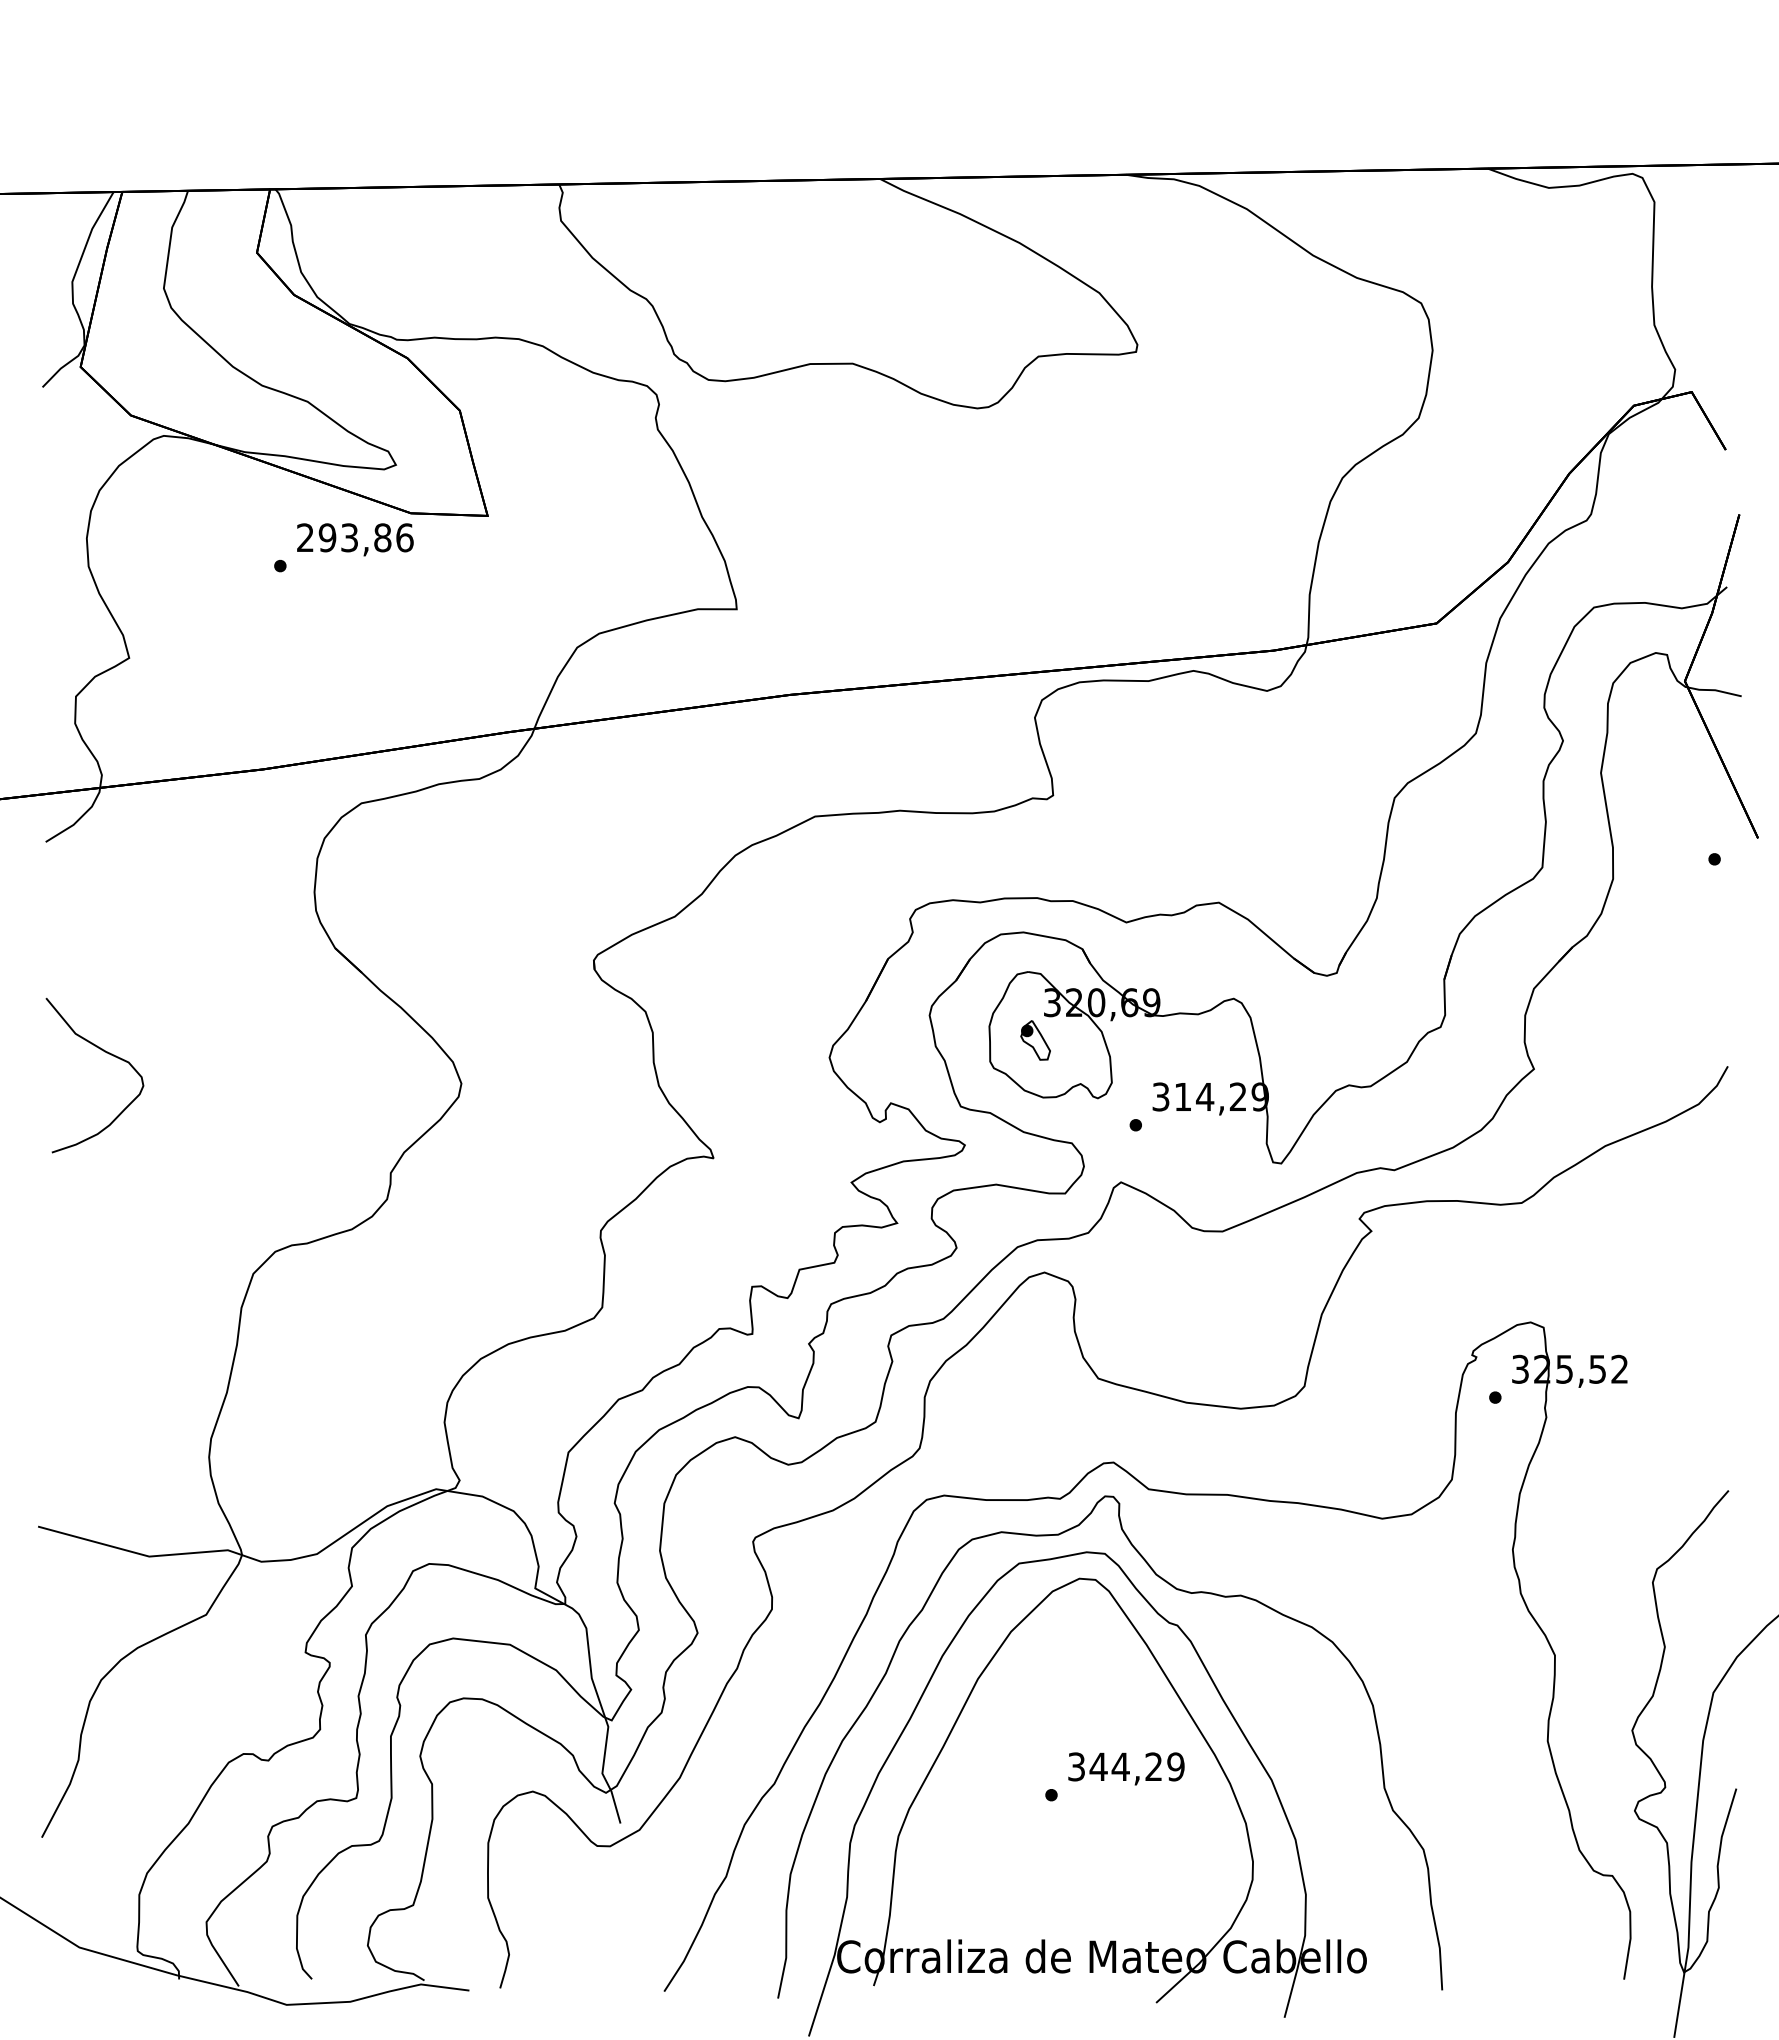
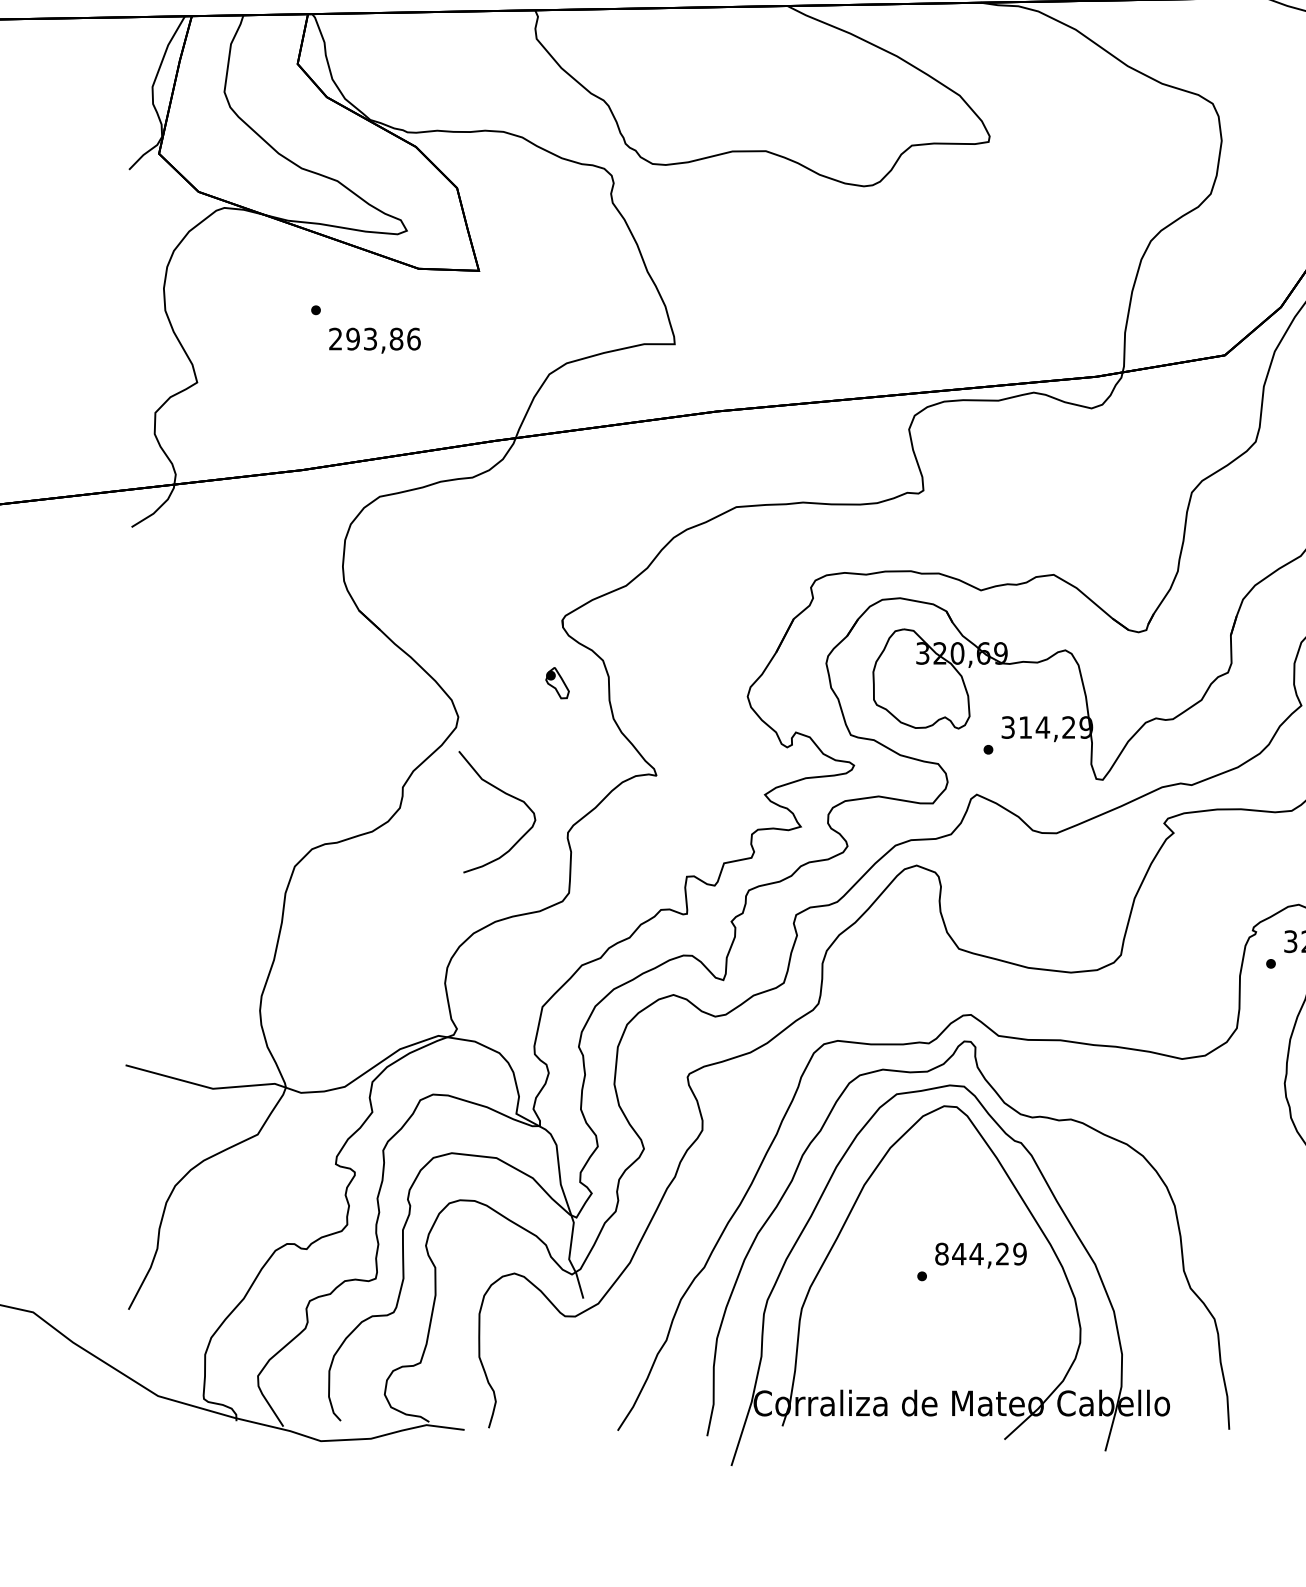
text: (355, 539) -> (375, 340), moved
part: (1035, 1040) -> (557, 683), moved
curve: (106, 1053) -> (506, 794), moved
text: (1076, 1766) -> (941, 1253), 344,29 -> 844,29

